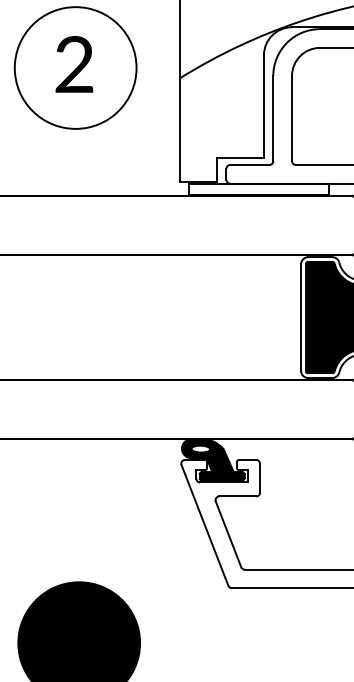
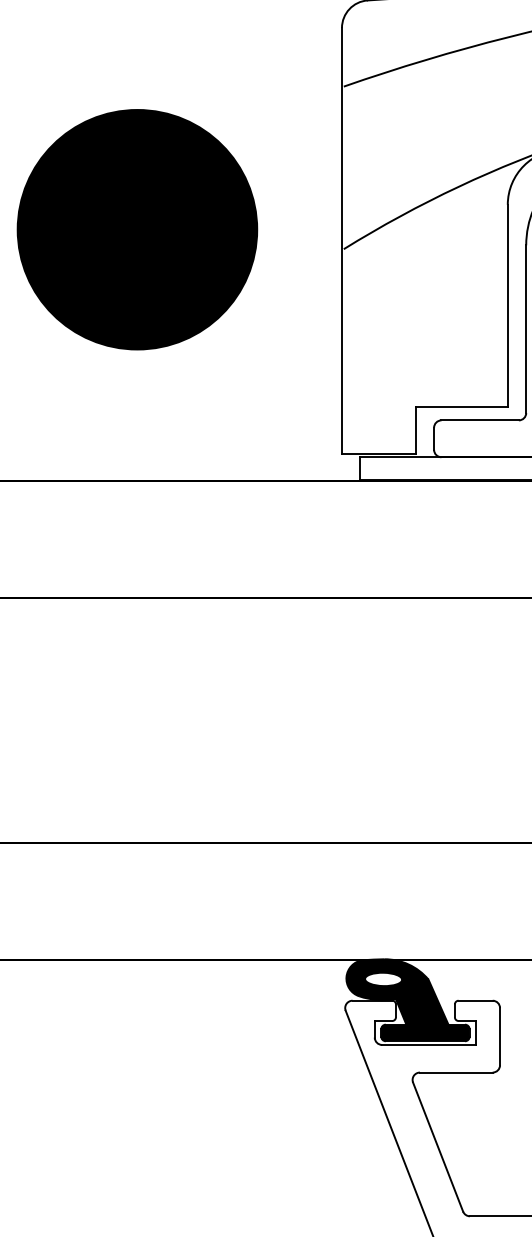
fill: (75, 67) -> (137, 228), added

